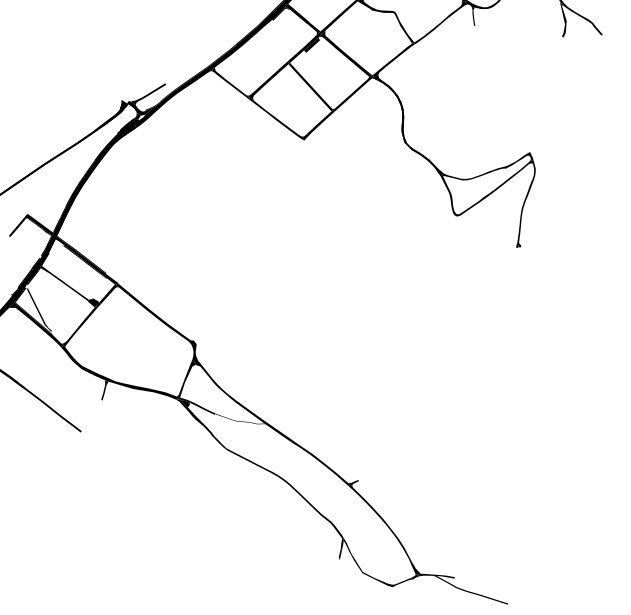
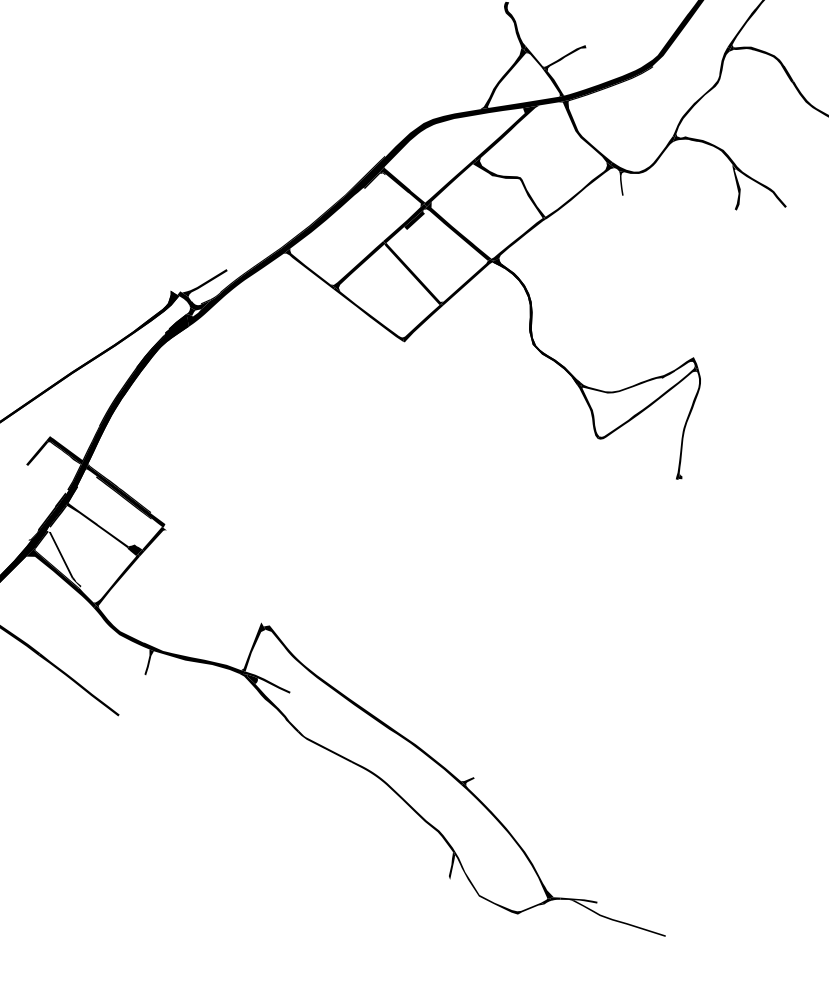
fill: (157, 322) -> (216, 575), removed
fill: (240, 418) -> (322, 698), removed

